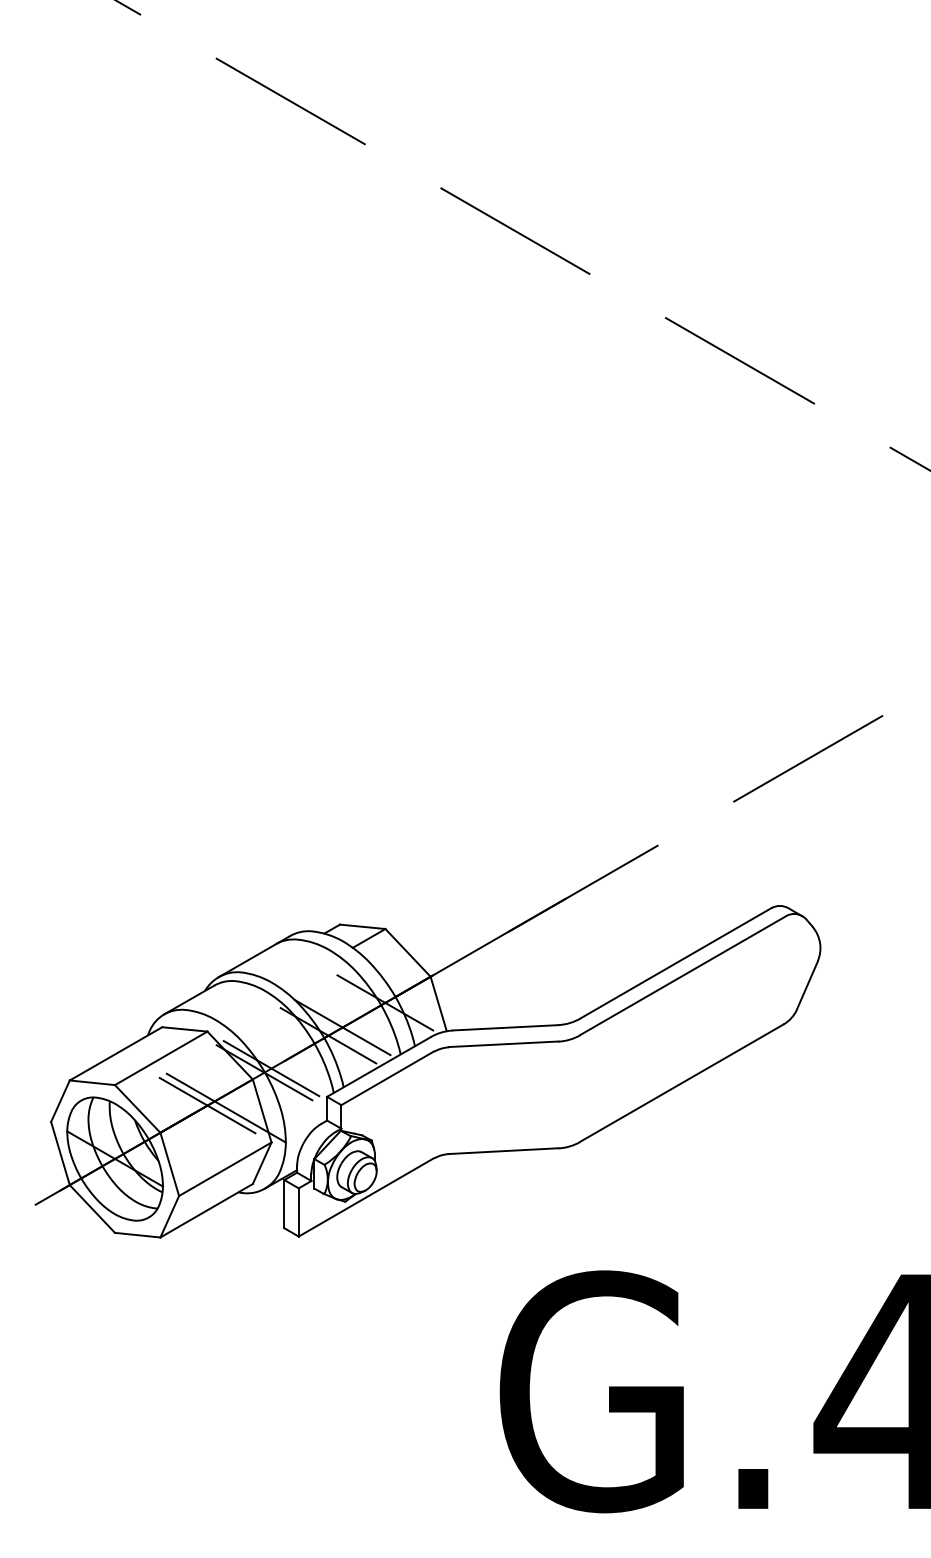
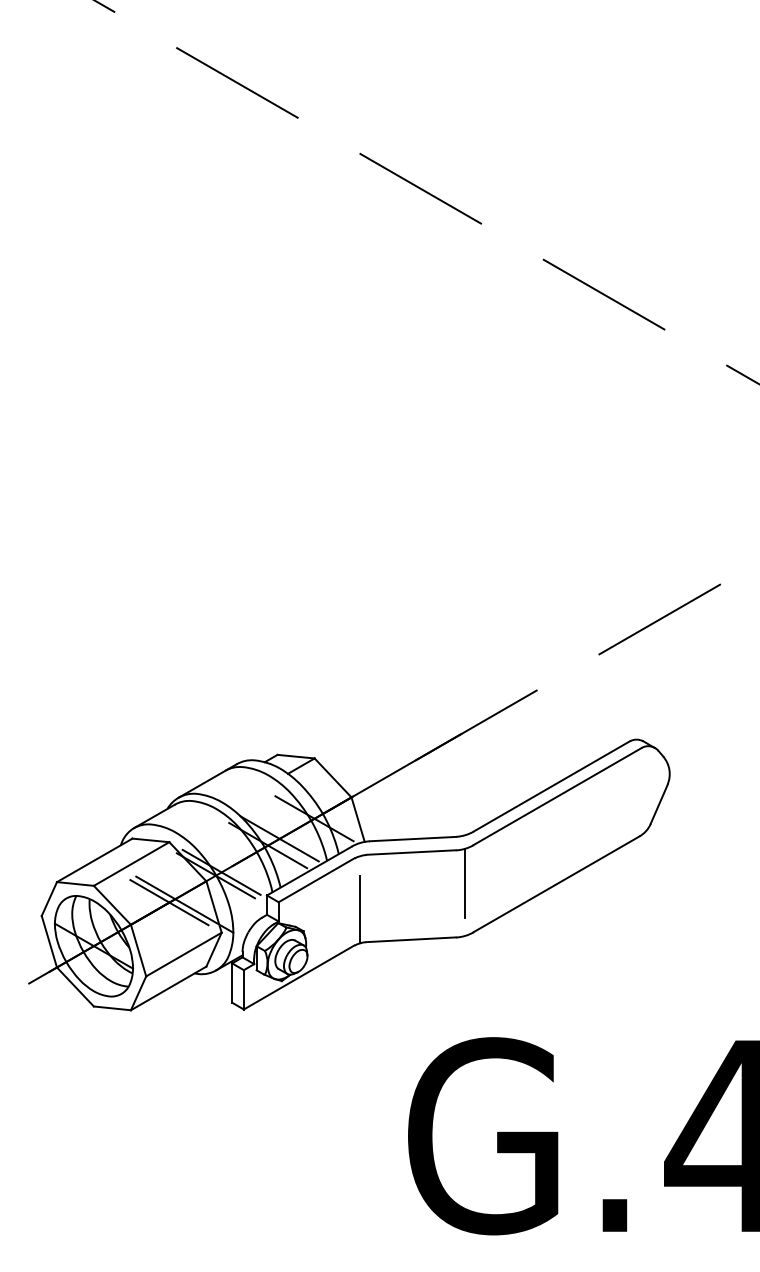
line: (569, 1081) -> (464, 882), added
line: (441, 1113) -> (360, 909), added

